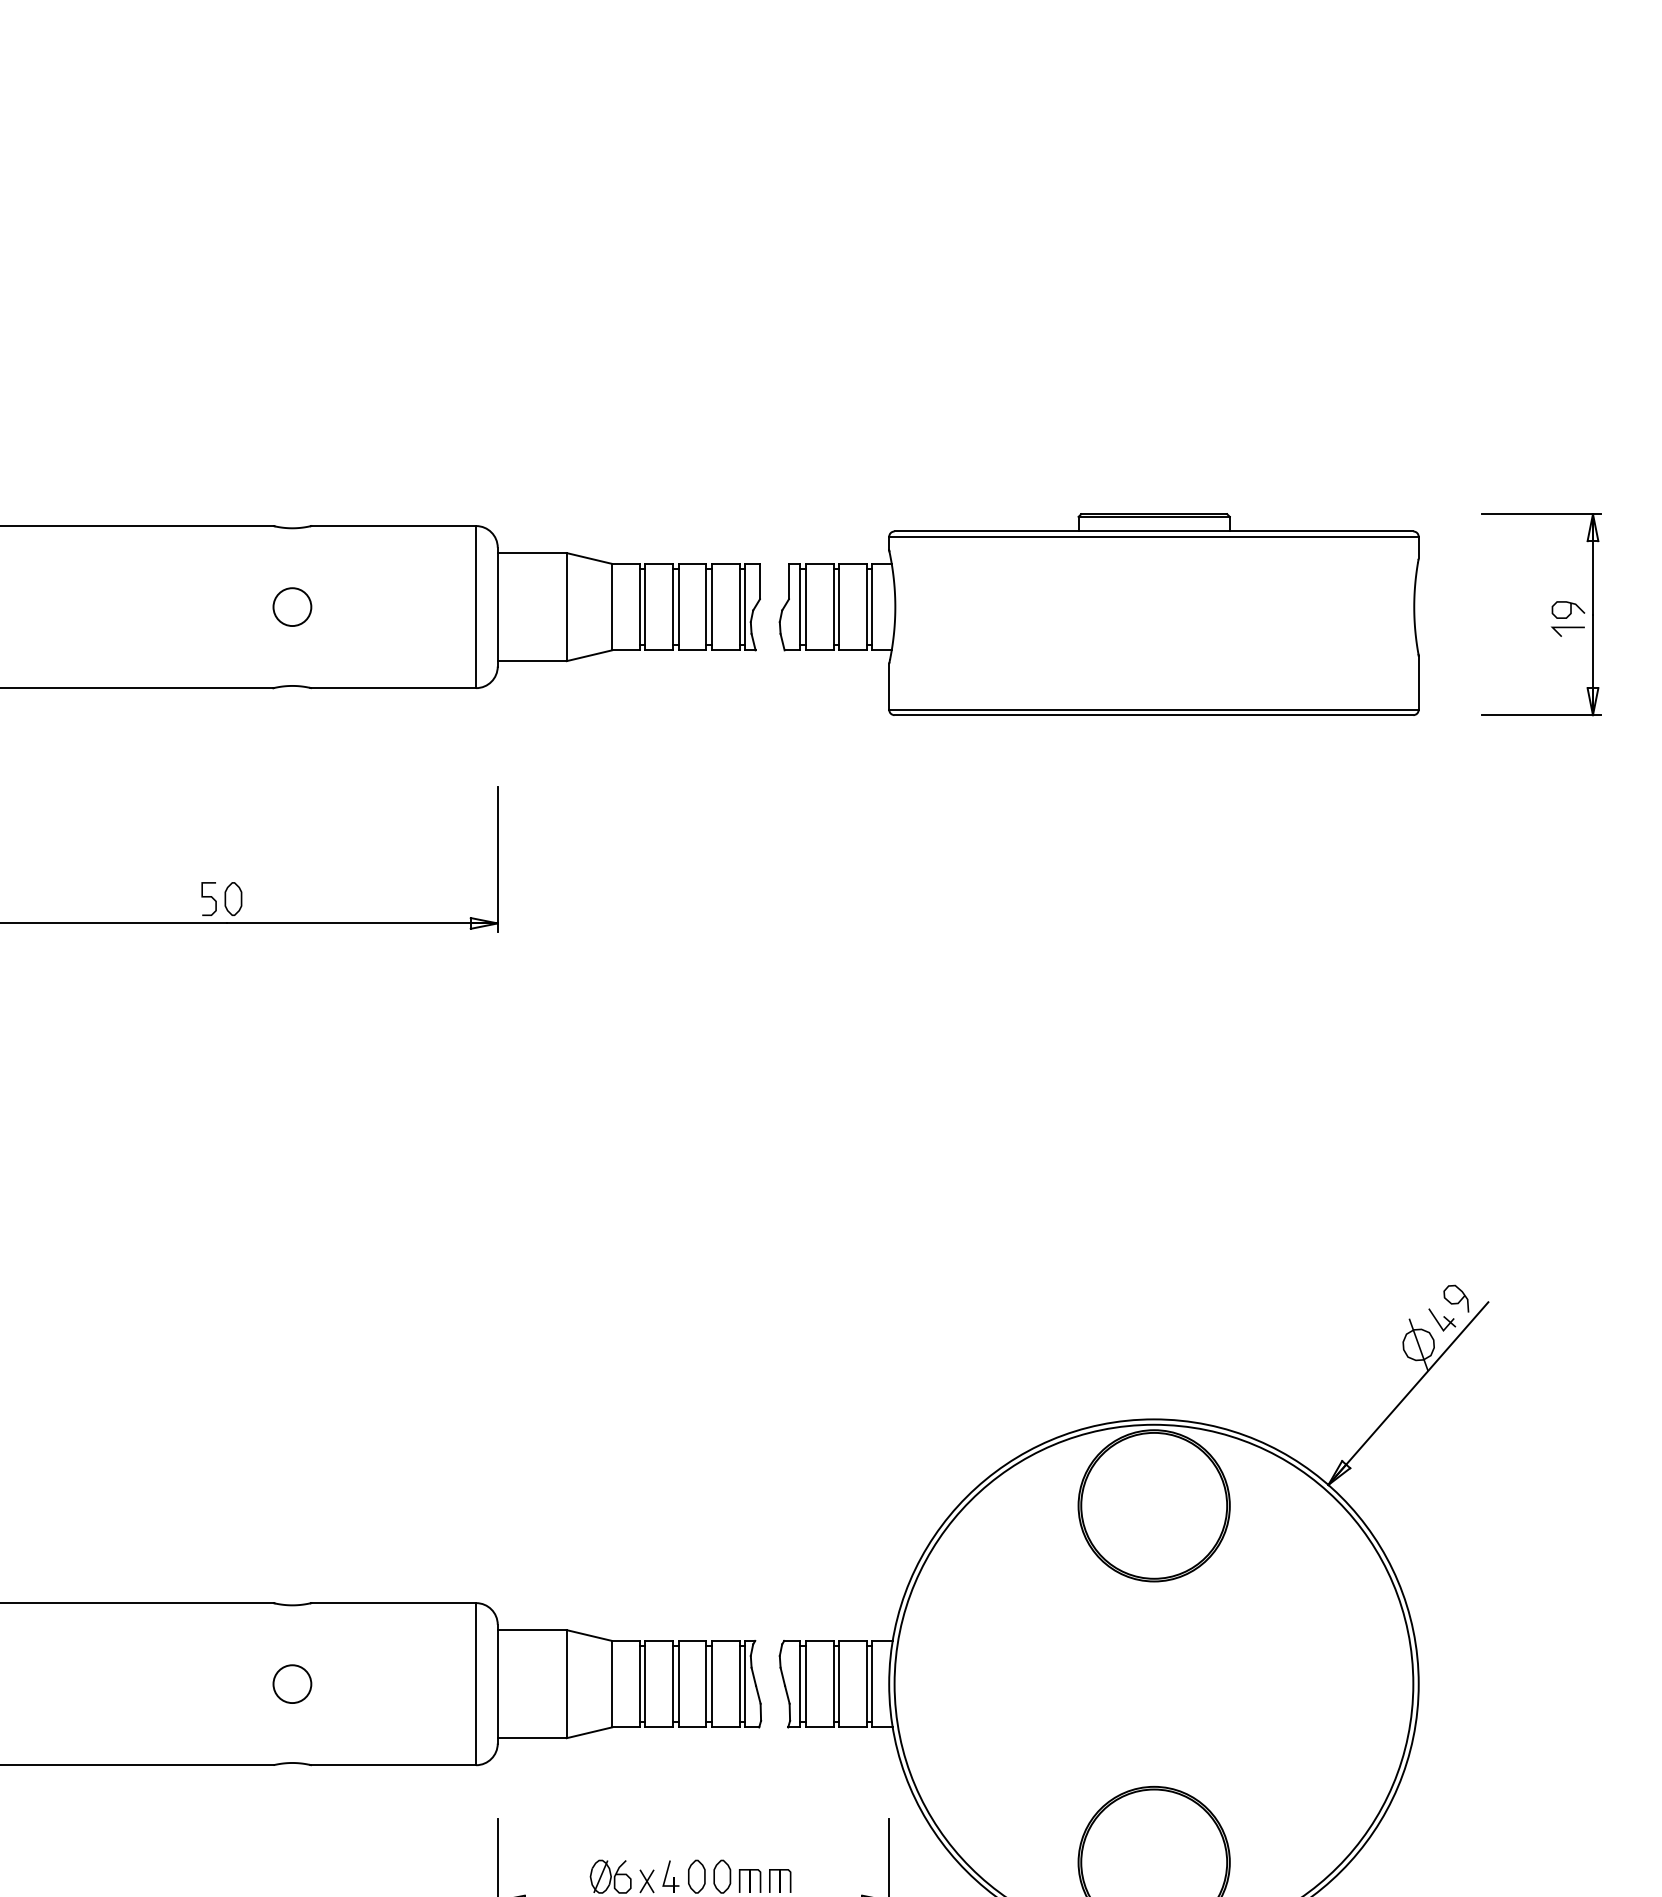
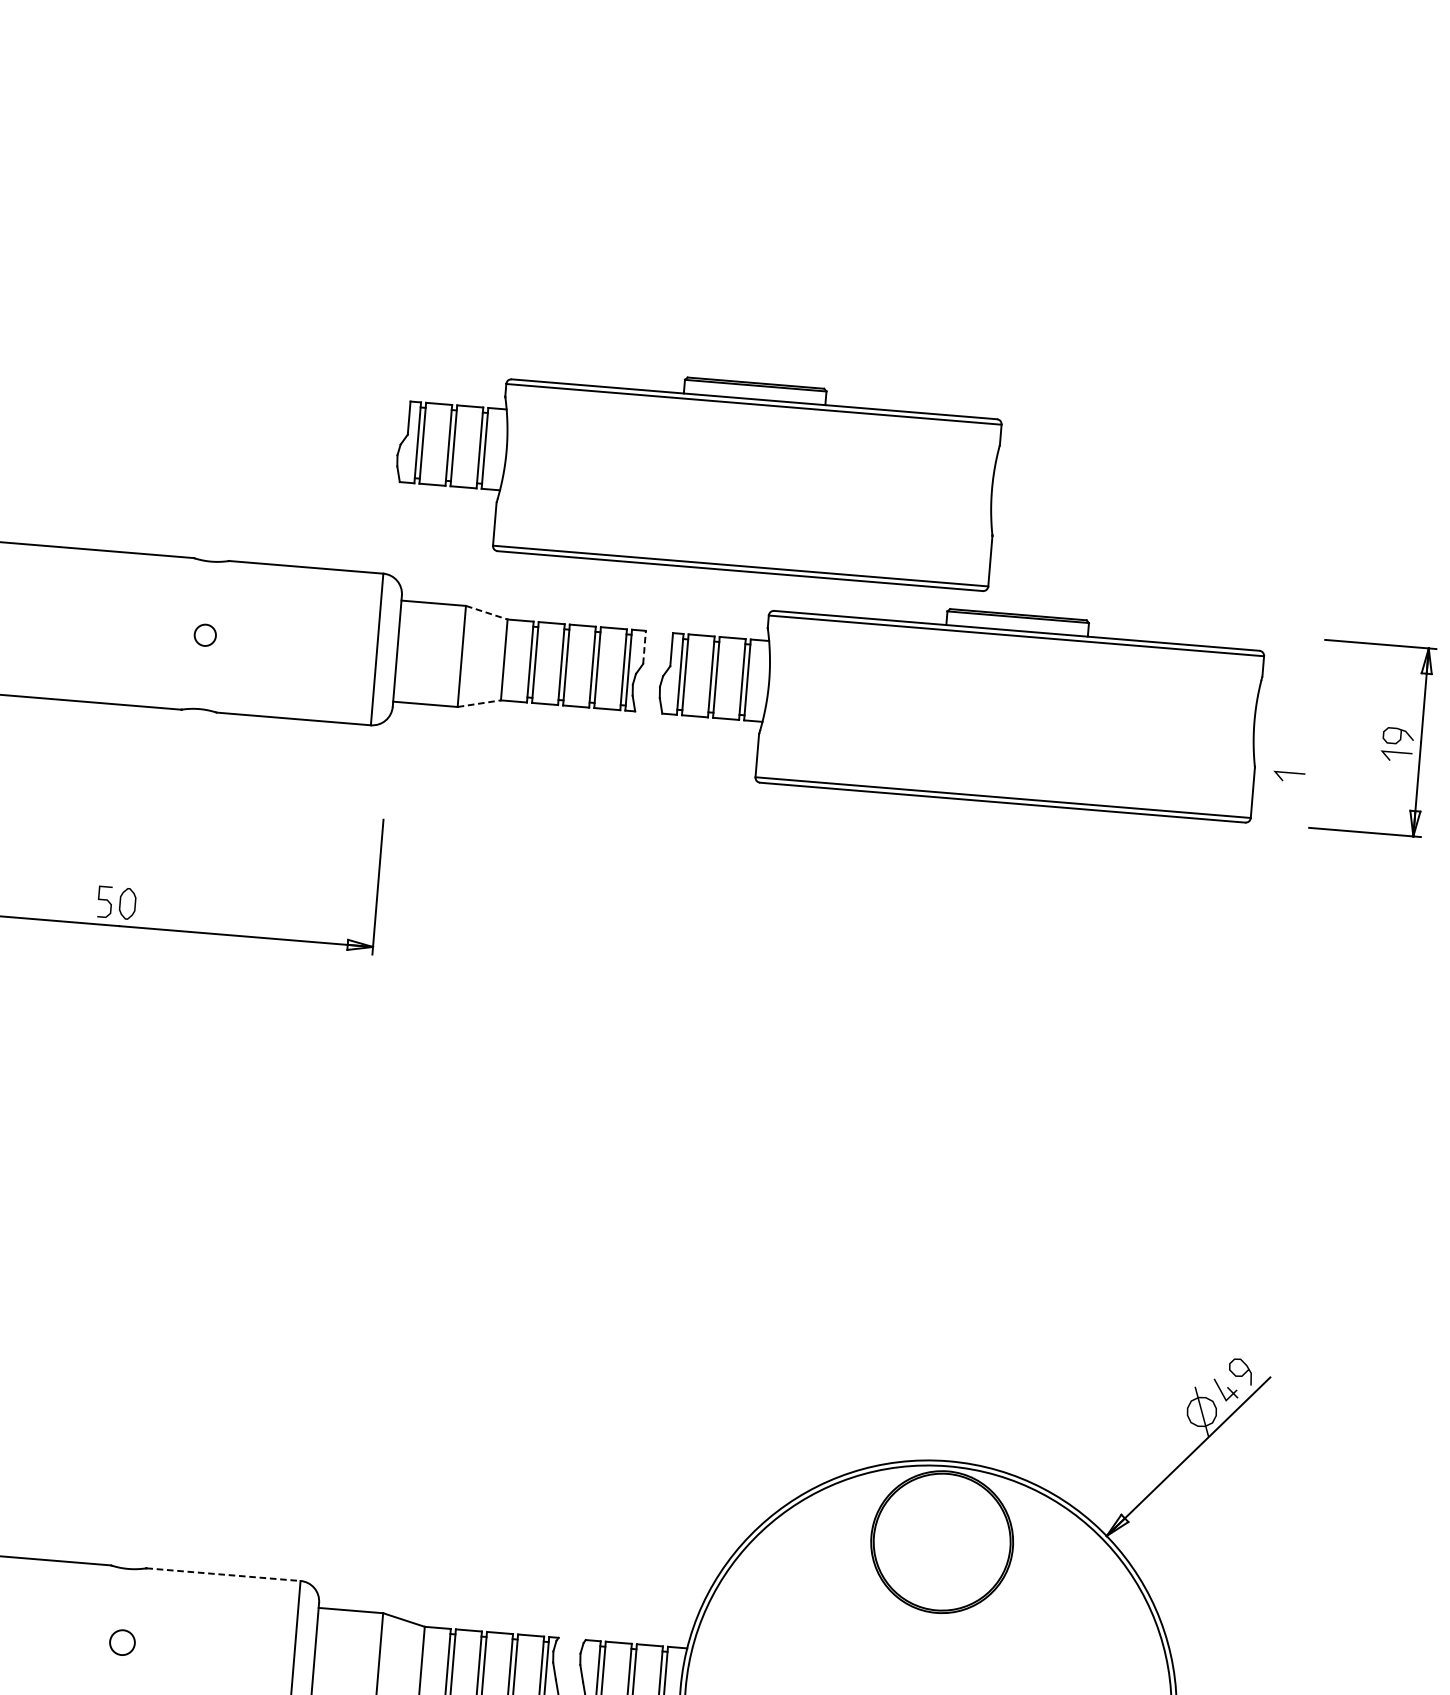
part: (799, 391) -> (696, 472), added
line: (589, 558) -> (486, 612), solid -> dashed
line: (759, 581) -> (644, 647), solid -> dashed
circle: (292, 606) -> (205, 634), size x0.6
line: (589, 655) -> (479, 703), solid -> dashed
line: (1455, 659) -> (1289, 773), added
line: (394, 1603) -> (224, 1575), solid -> dashed
circle: (292, 1684) -> (122, 1642), size x0.7

